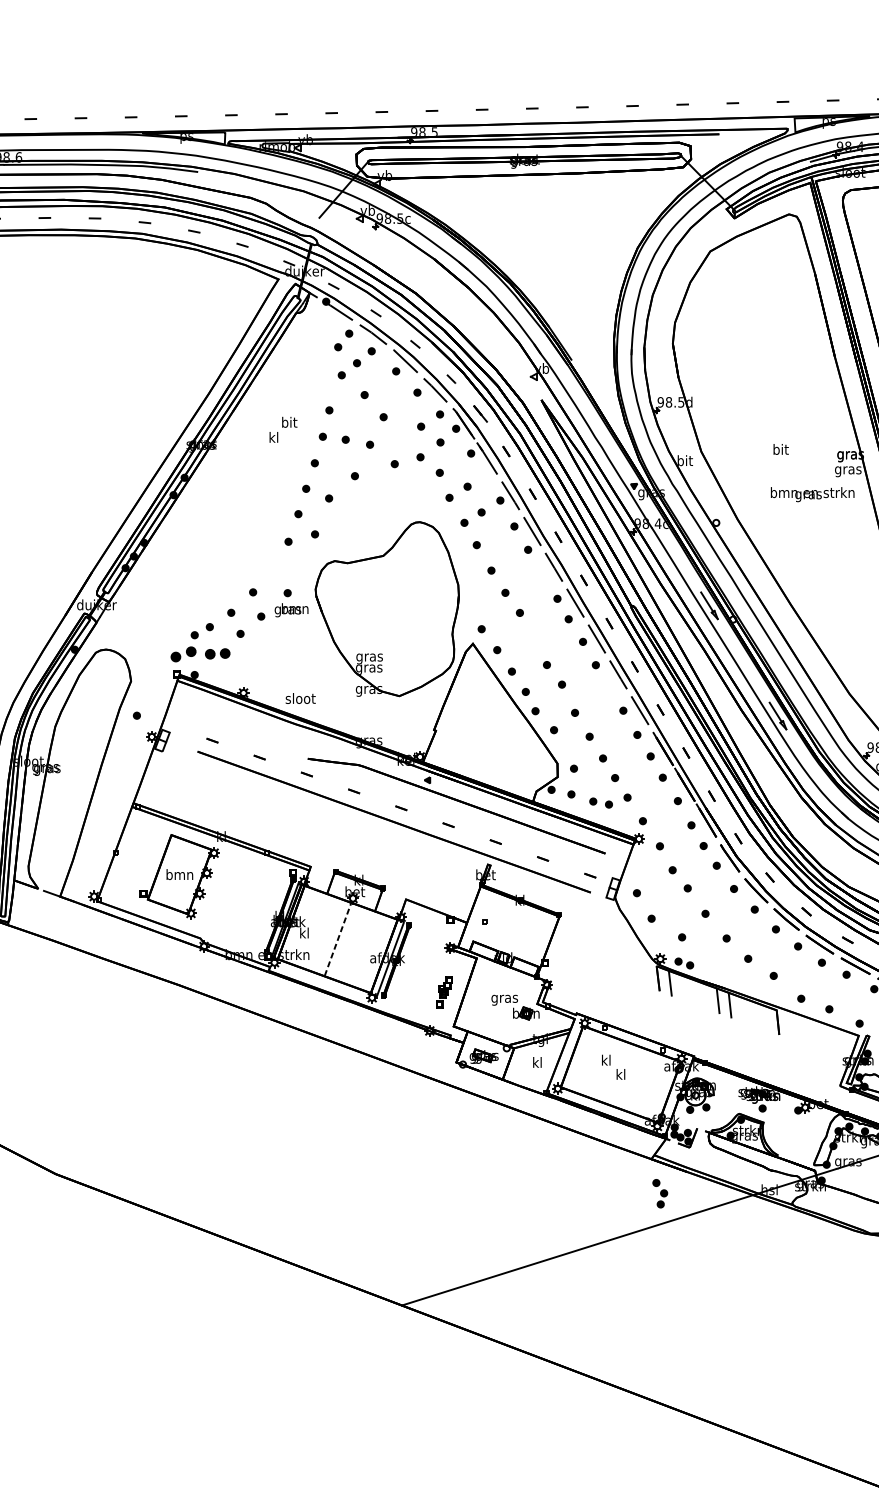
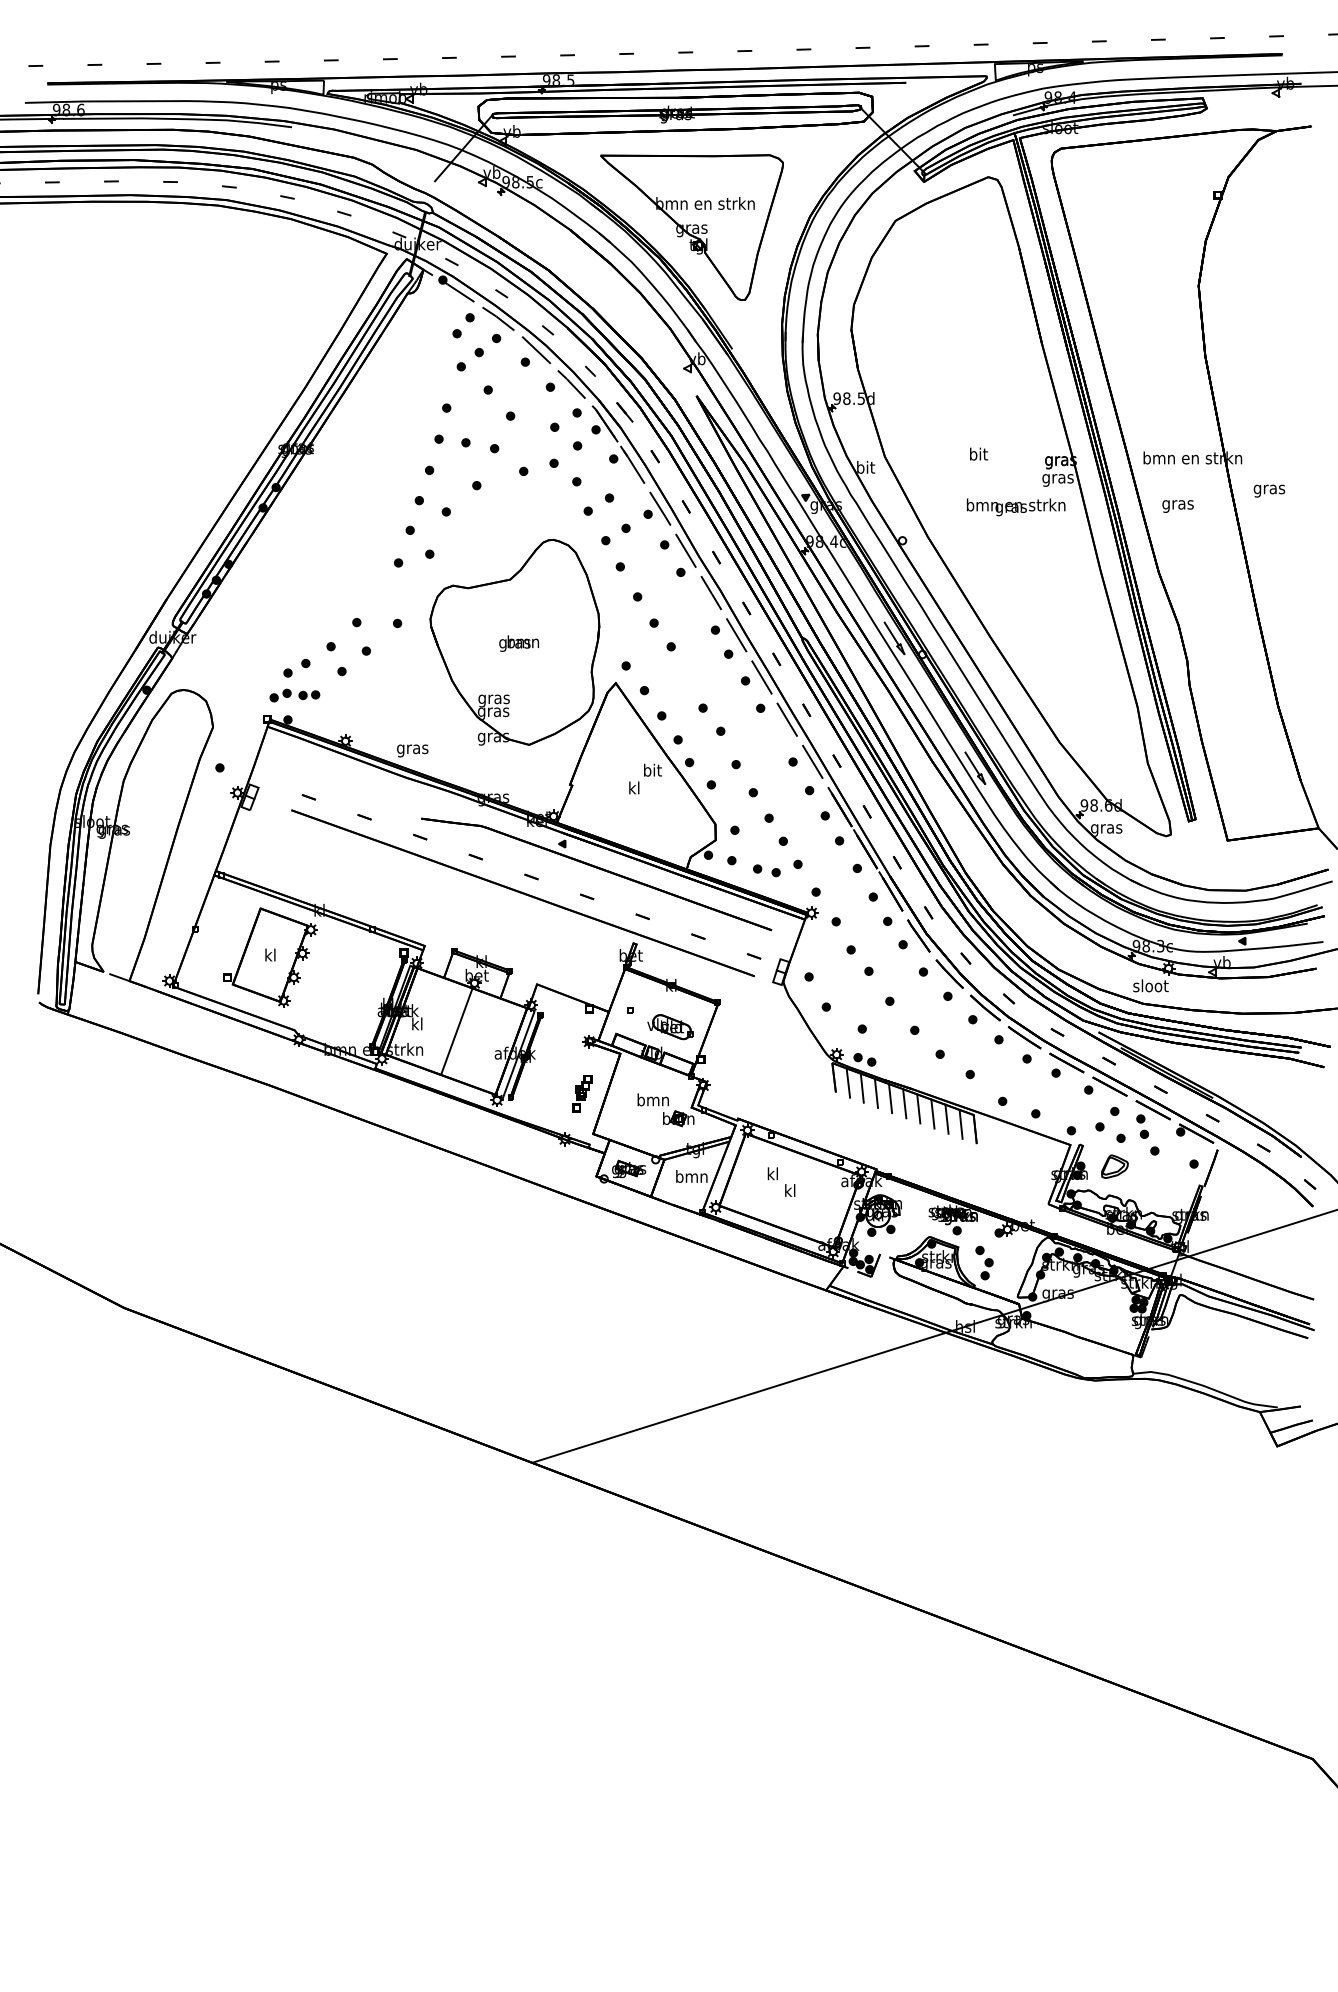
part: (537, 257) -> (691, 227), added
text: (283, 429) -> (645, 778), moved
text: (291, 610) -> (519, 643), moved
part: (200, 654) -> (294, 695), size x0.71
text: (300, 700) -> (412, 749), sloot -> gras
text: (179, 874) -> (270, 954), bmn -> kl
part: (519, 936) -> (670, 1027), added
line: (337, 939) -> (456, 1031), dashed -> solid
line: (681, 986) -> (861, 1087), added
line: (694, 991) -> (876, 1092), added
line: (706, 996) -> (890, 1098), added
text: (504, 998) -> (652, 1101), gras -> bmn
line: (741, 1009) -> (932, 1113), added
line: (753, 1013) -> (946, 1118), added
line: (765, 1017) -> (960, 1123), added
text: (537, 1062) -> (691, 1176), kl -> bmn
part: (660, 1193) -> (984, 1262), moved

